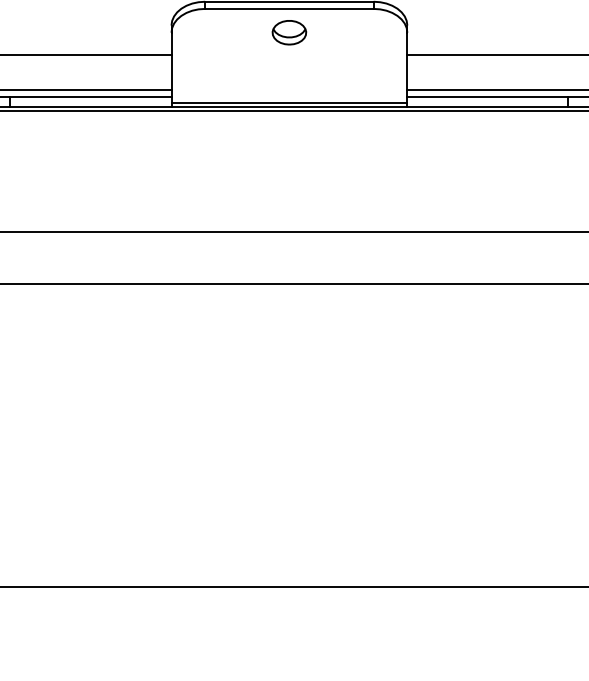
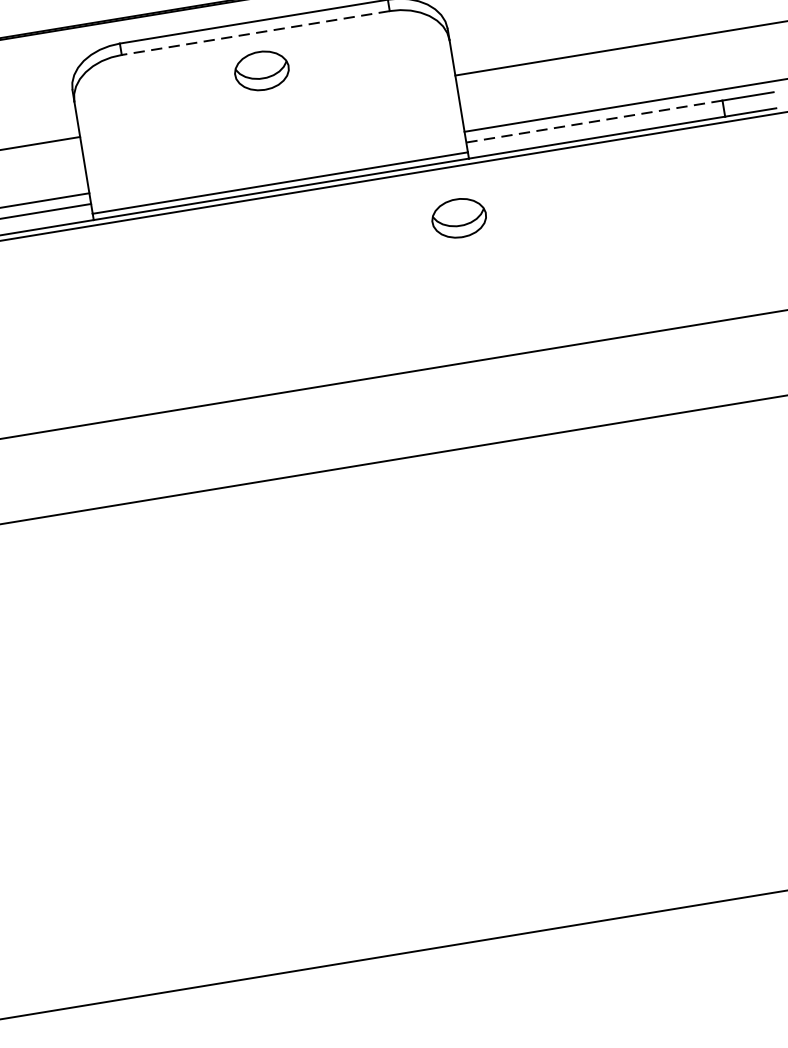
line: (288, 8) -> (254, 32), solid -> dashed
line: (487, 97) -> (593, 122), solid -> dashed
part: (395, 142) -> (459, 217), added

